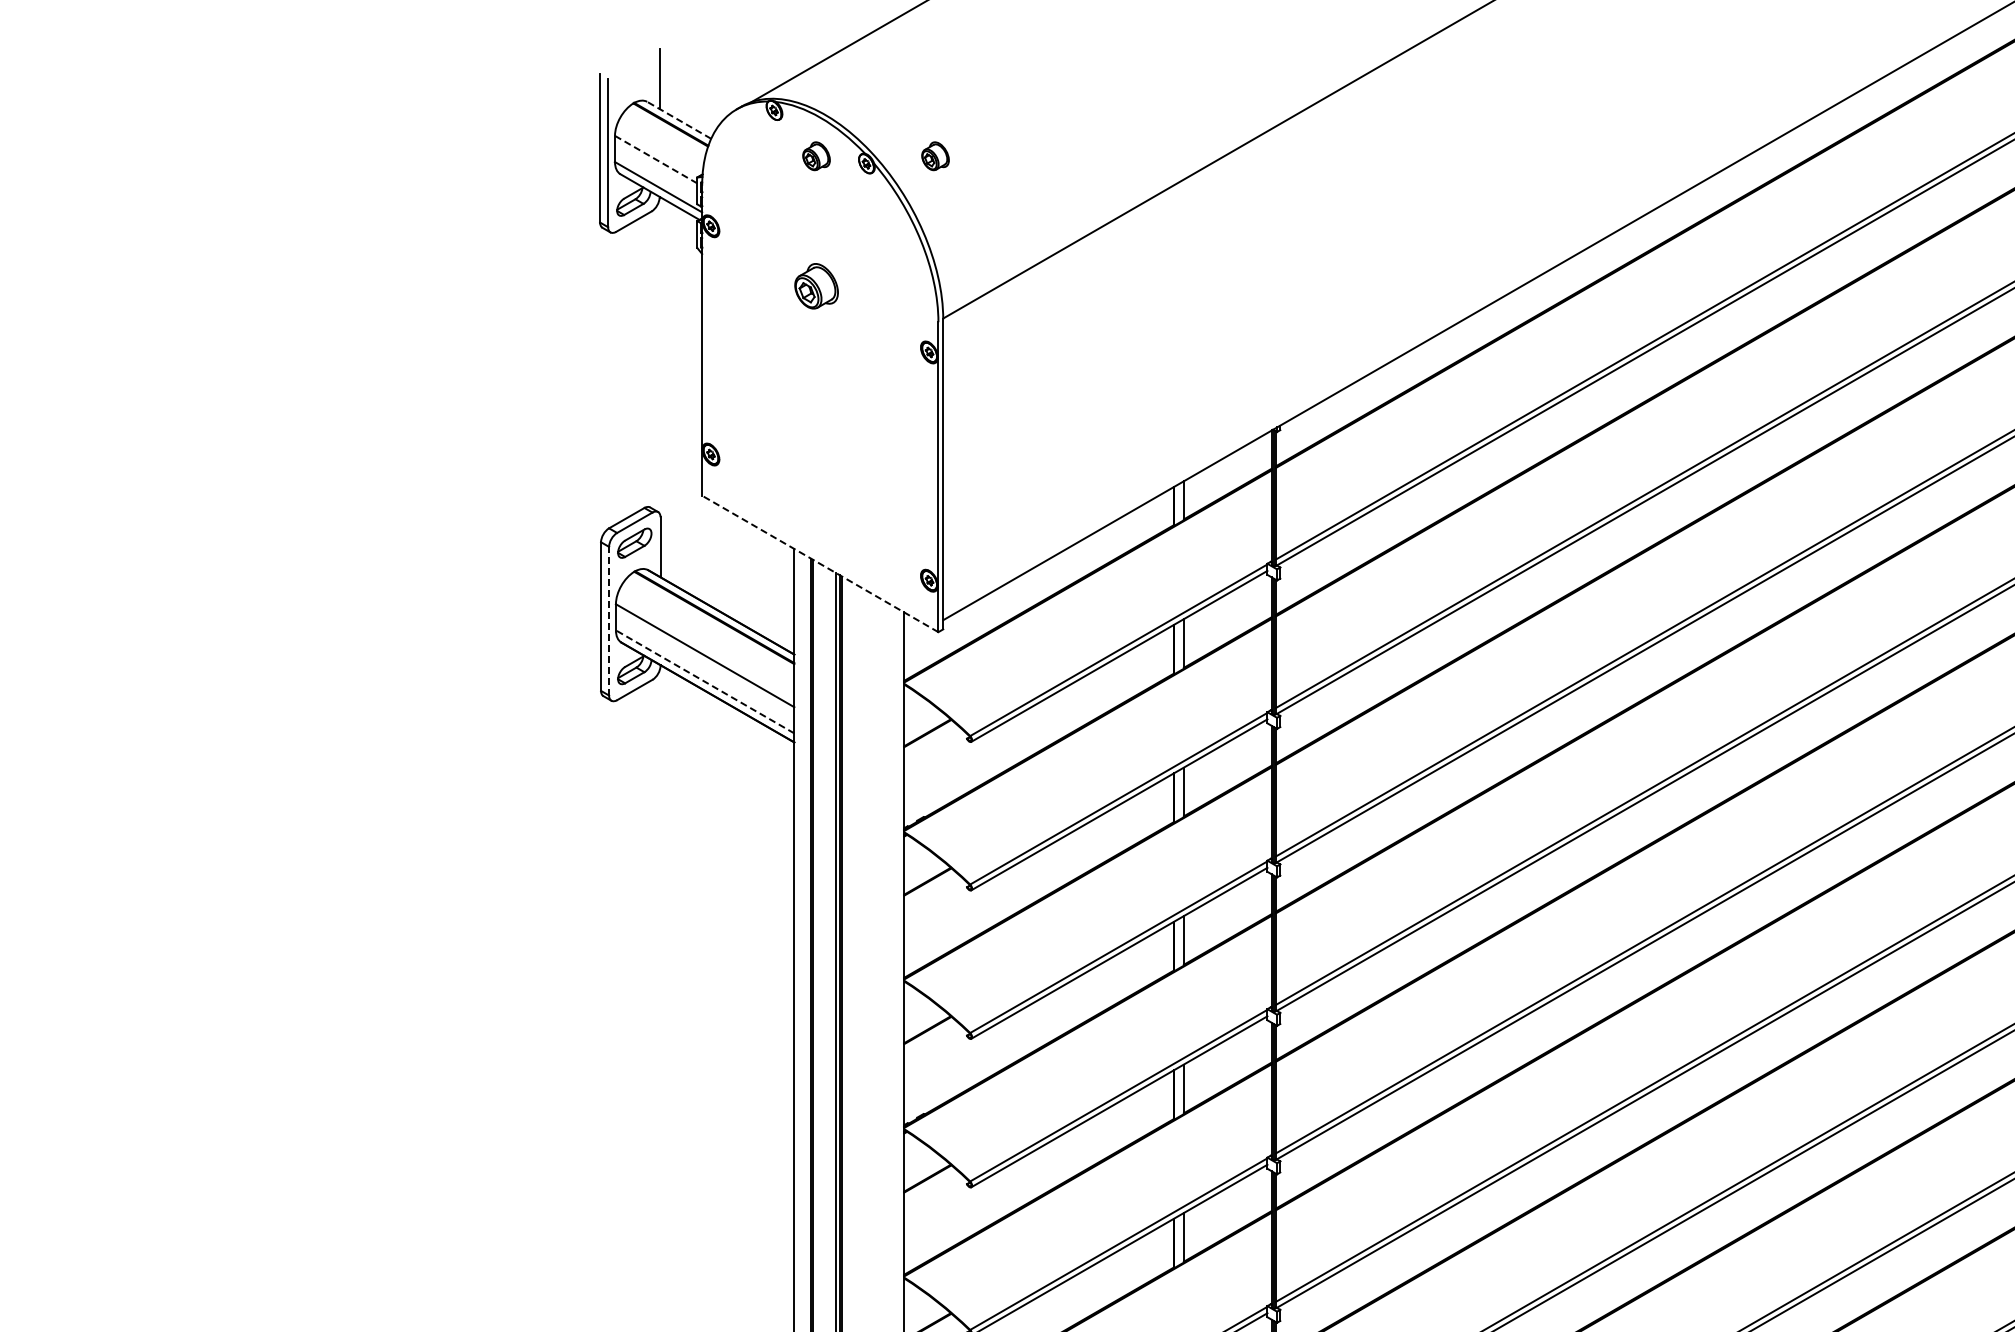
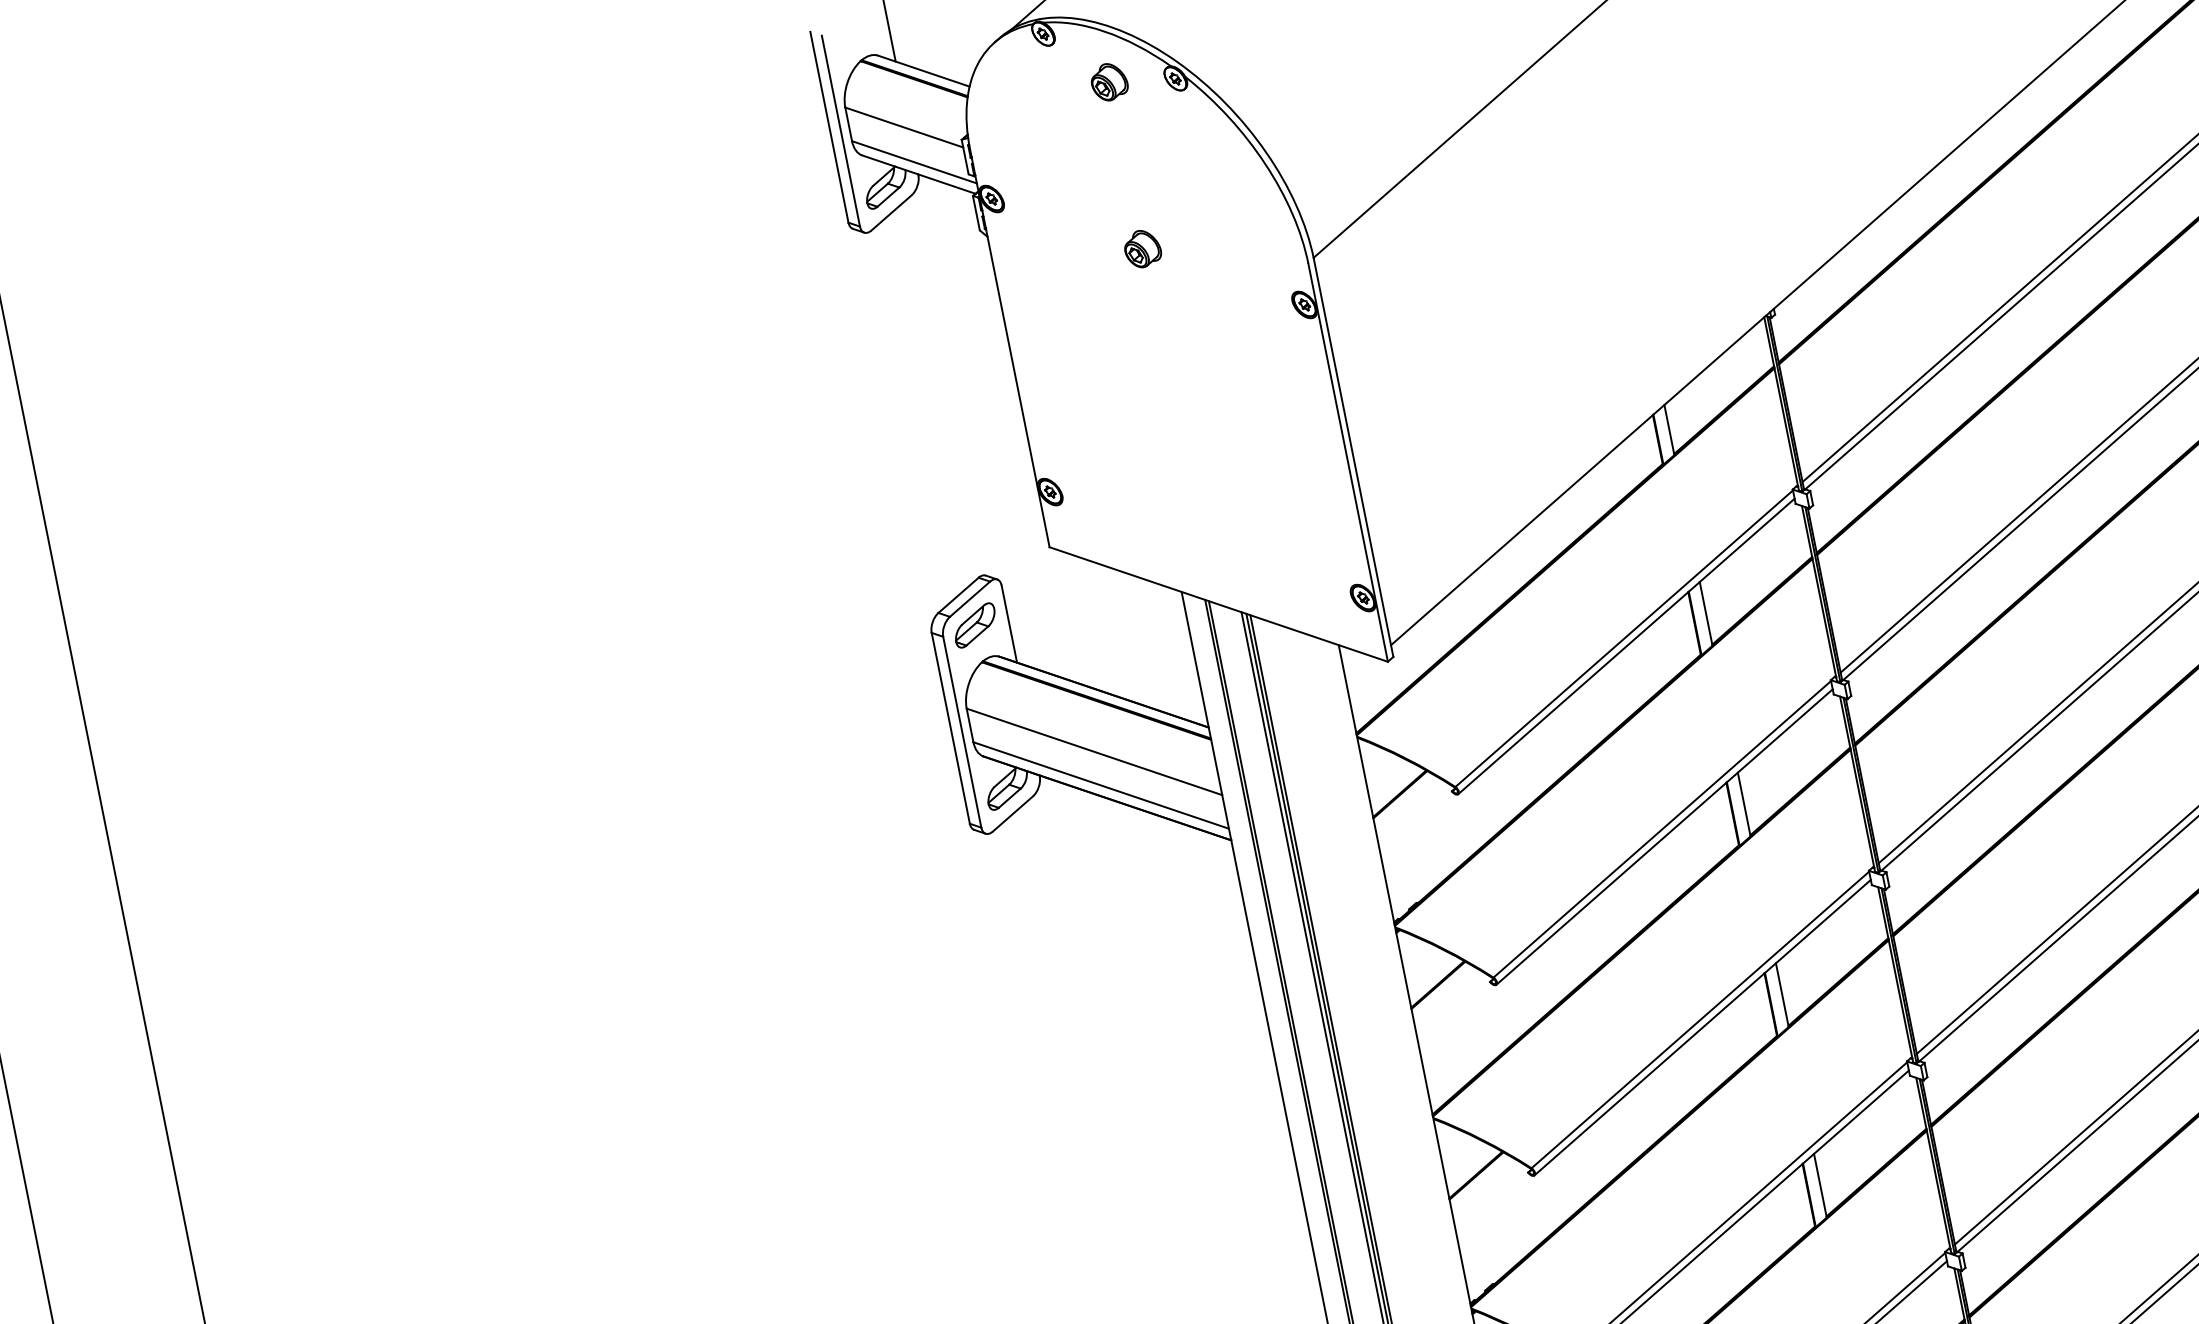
line: (679, 120) -> (924, 71), dashed -> solid
part: (935, 156) -> (1262, 51), removed
line: (656, 159) -> (904, 127), dashed -> solid
part: (816, 285) -> (1142, 247), size x0.62
line: (819, 563) -> (1217, 604), dashed -> solid
line: (609, 620) -> (962, 731), dashed -> solid
line: (704, 681) -> (1100, 785), dashed -> solid

